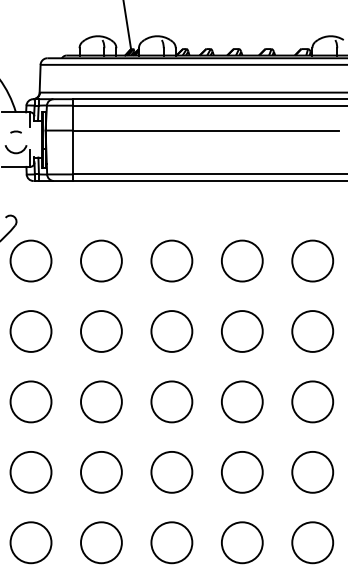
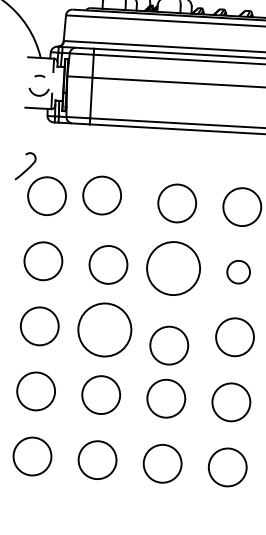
circle: (101, 260) -> (102, 195), moved
circle: (171, 331) -> (173, 268), size x1.4
circle: (241, 331) -> (237, 272), size x0.6
circle: (101, 401) -> (104, 329), size x1.4
circle: (171, 401) -> (168, 345), moved

